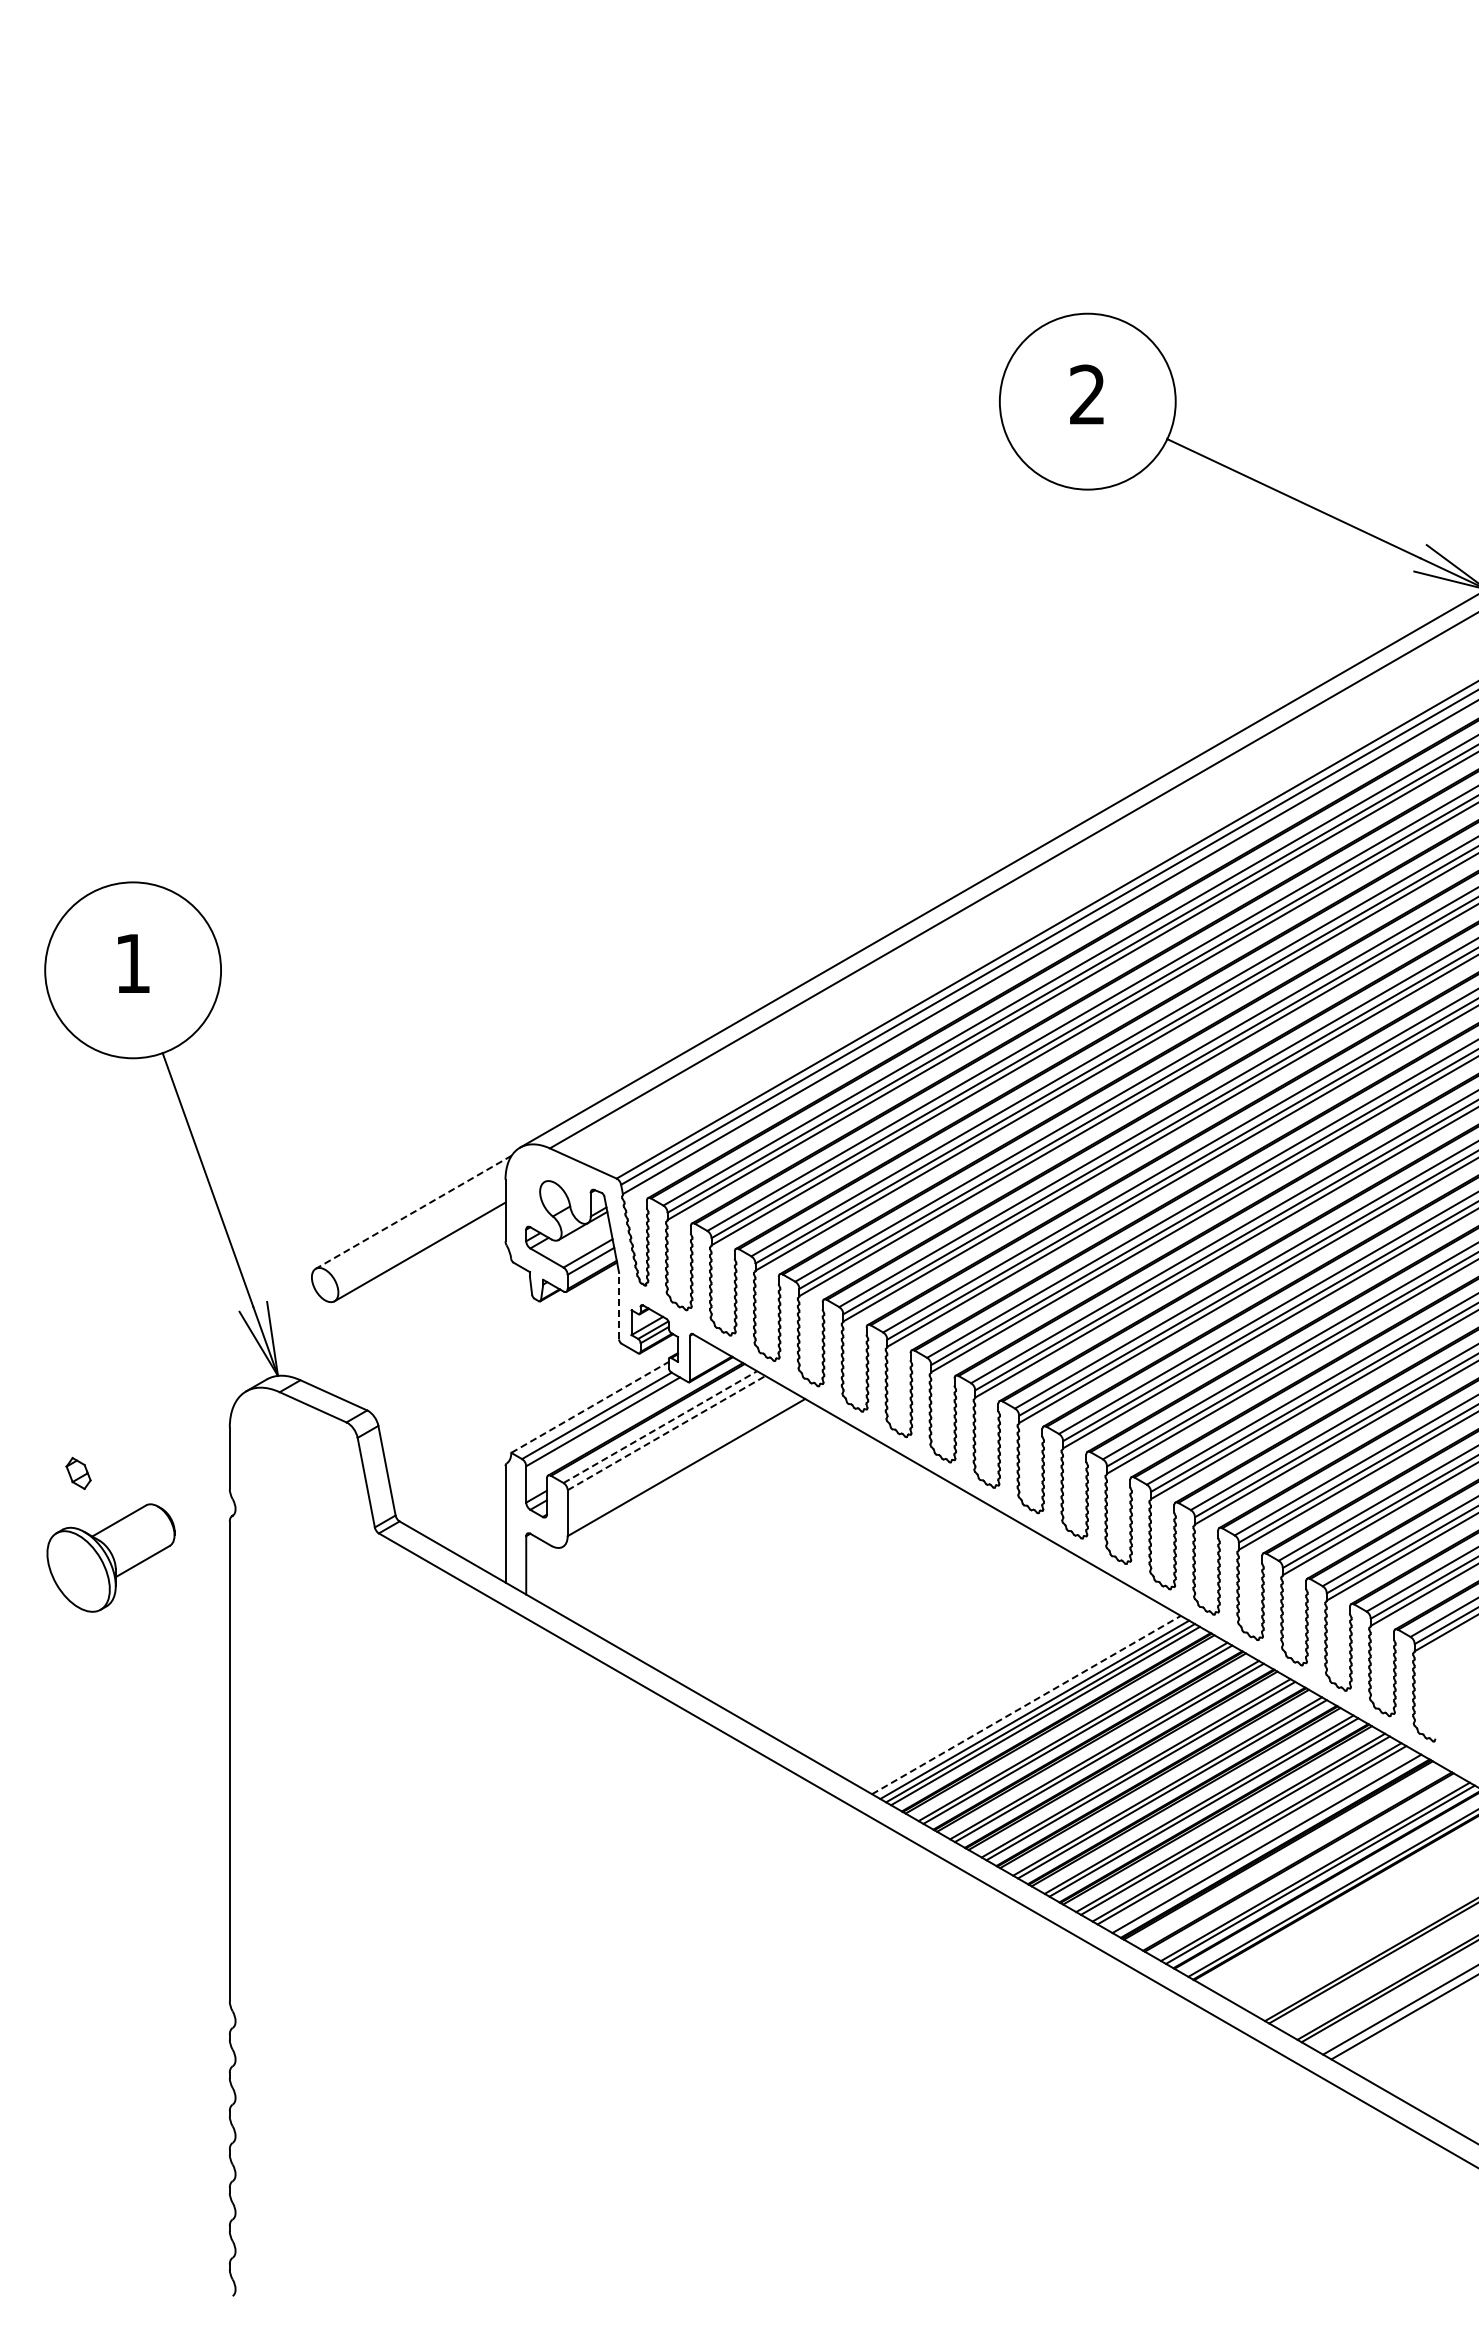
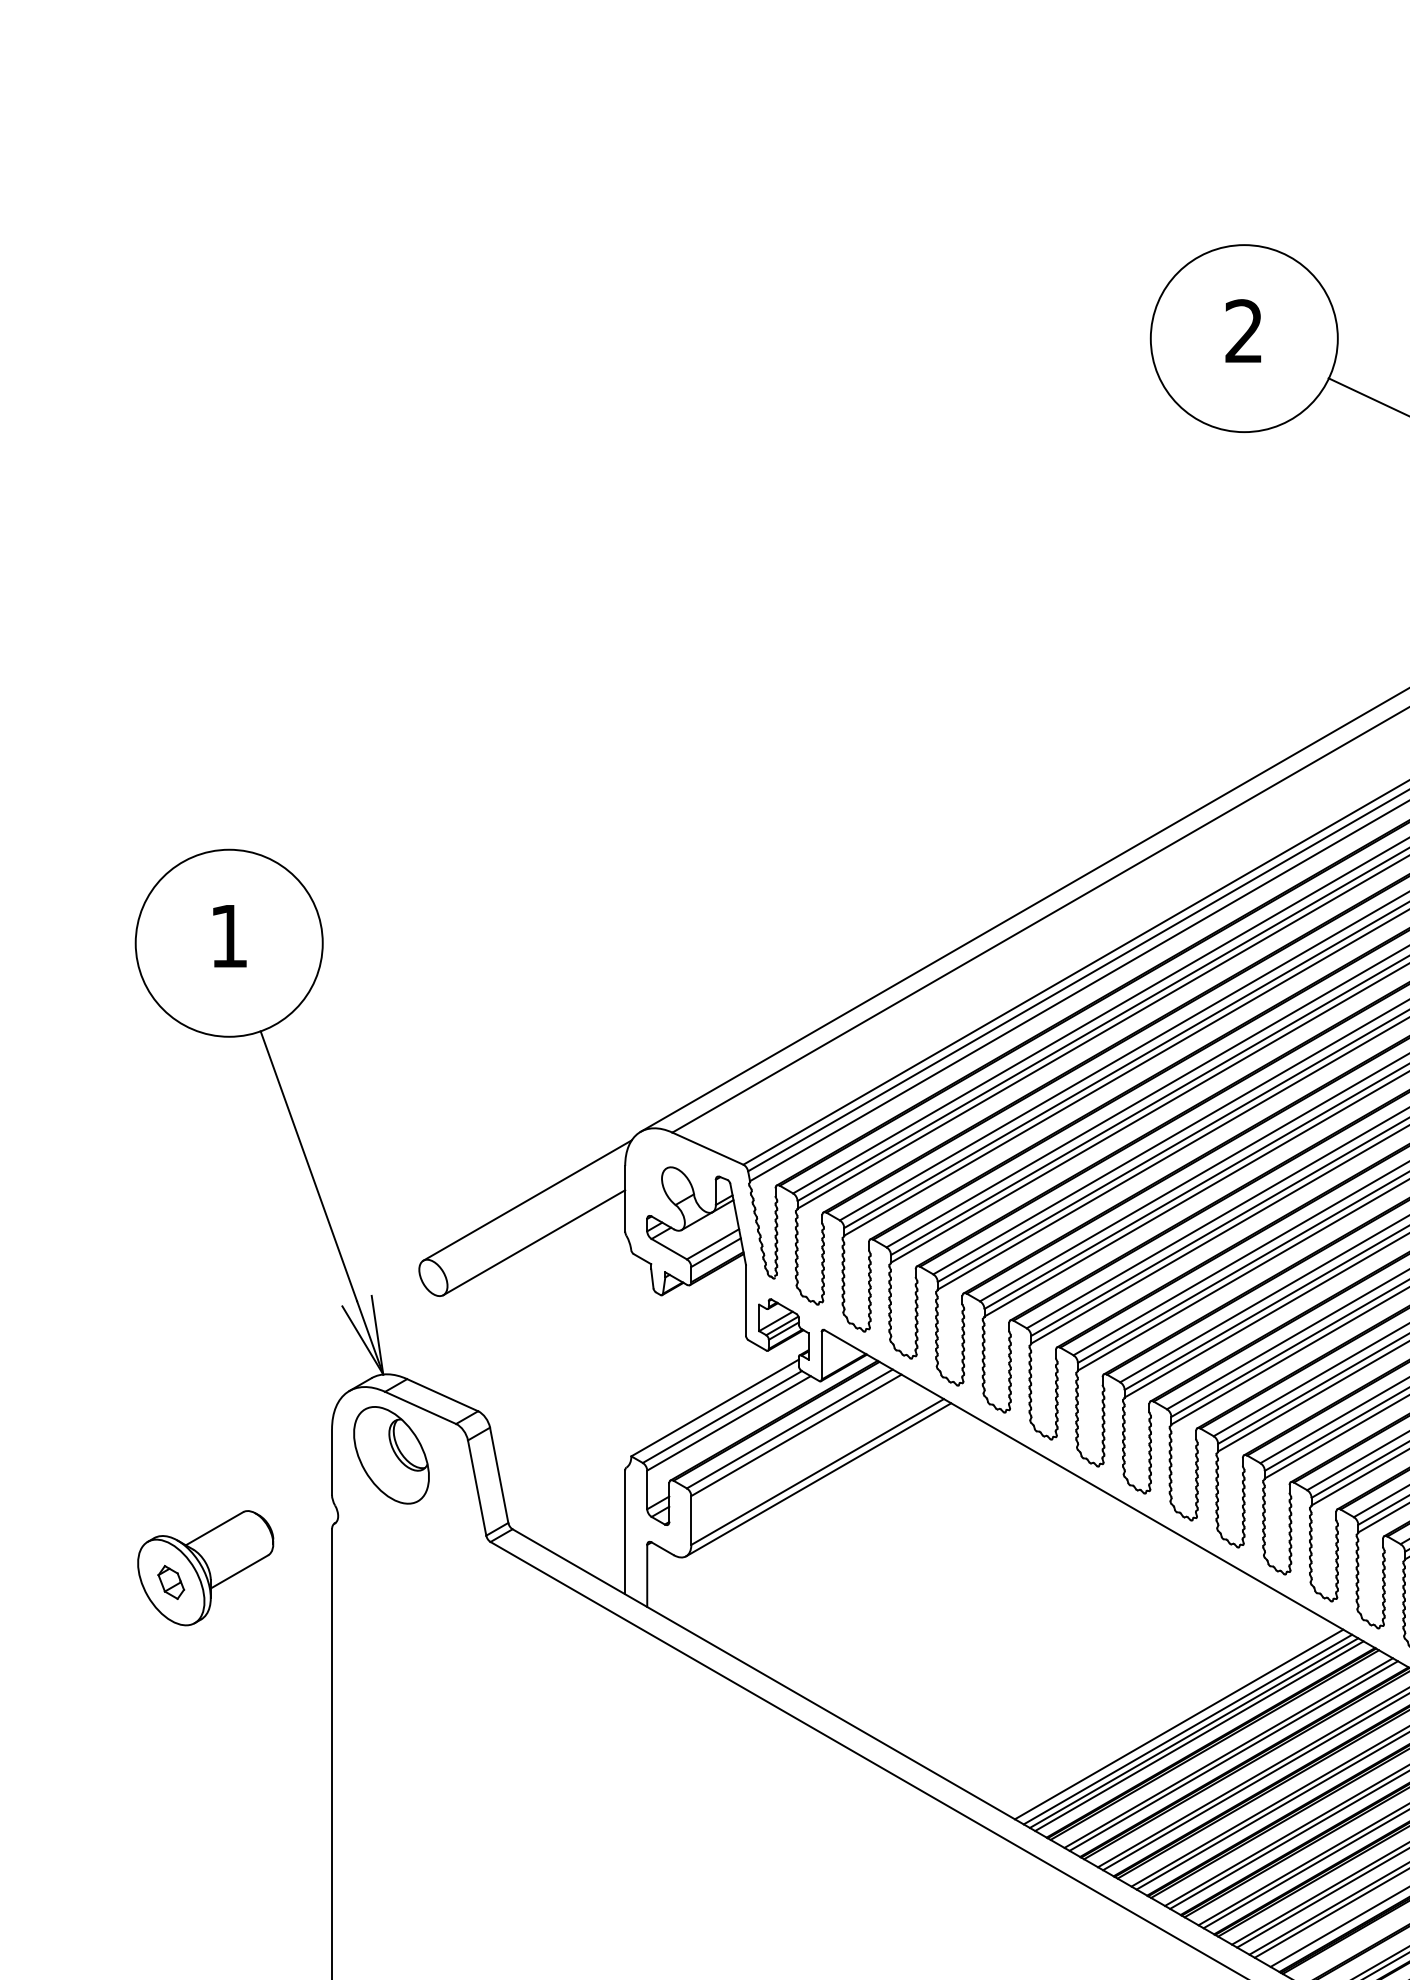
line: (413, 1212) -> (527, 1200), dashed -> solid
line: (619, 1305) -> (746, 1299), dashed -> solid
line: (590, 1407) -> (715, 1408), dashed -> solid
line: (660, 1427) -> (790, 1429), dashed -> solid
line: (667, 1432) -> (797, 1434), dashed -> solid
part: (285, 1451) -> (391, 1454), added
part: (78, 1473) -> (171, 1582), moved
line: (687, 1474) -> (818, 1479), added
line: (1026, 1704) -> (1179, 1723), dashed -> solid

